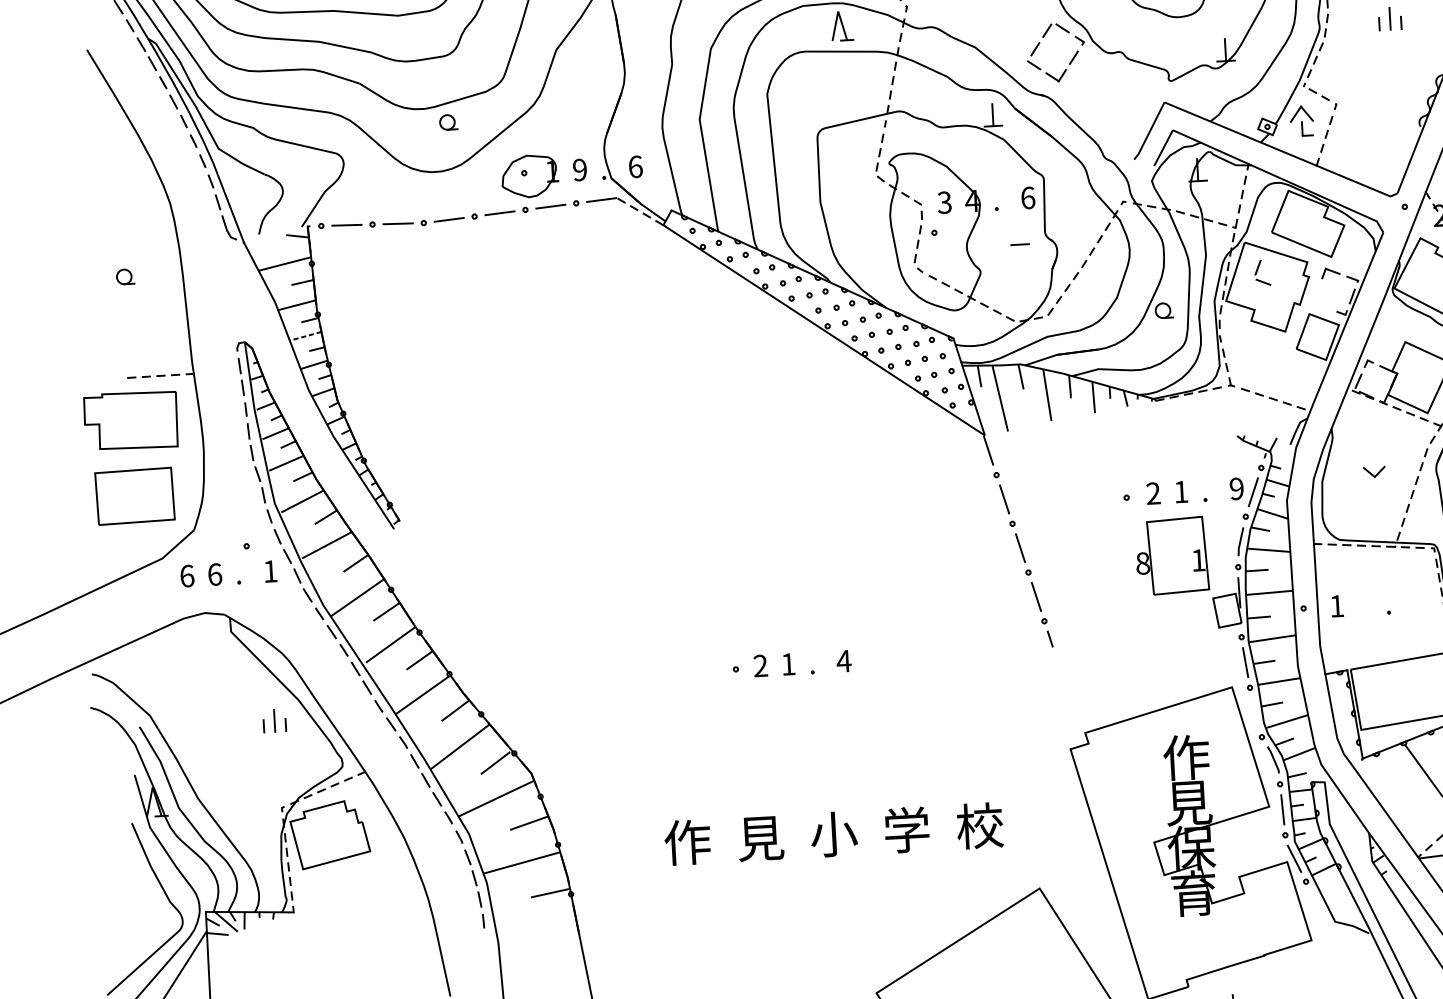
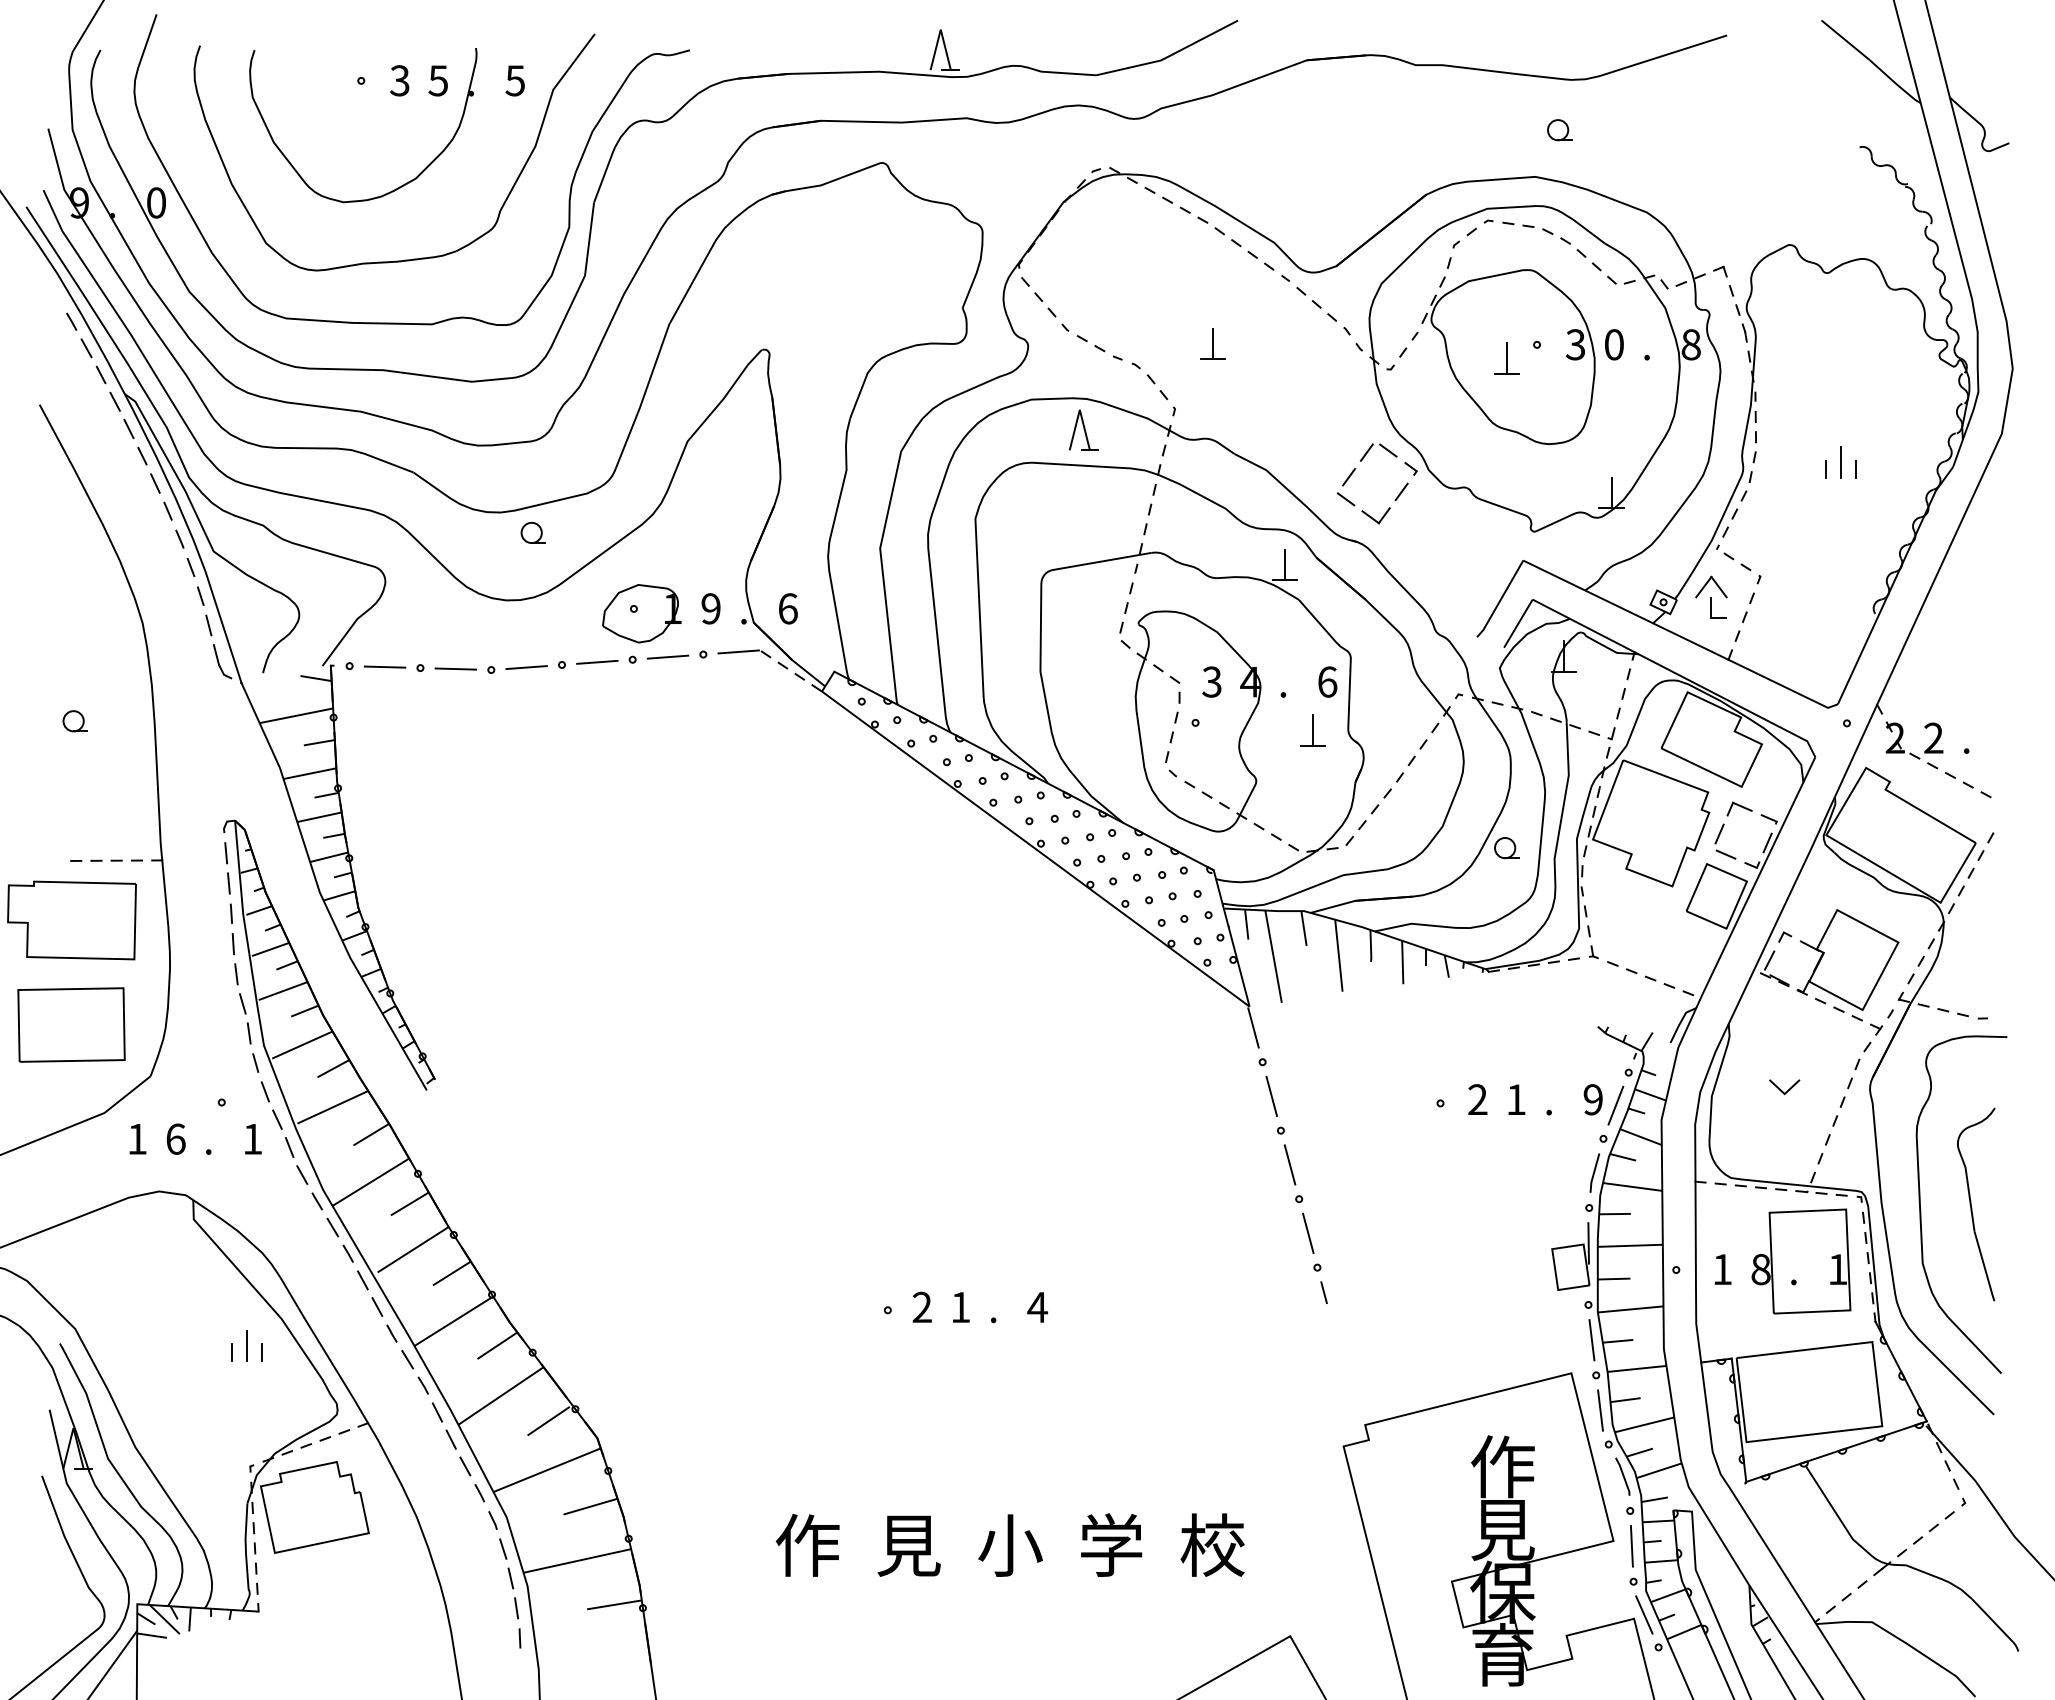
line: (1019, 233) -> (1312, 730), added
part: (1258, 270) -> (1719, 837), moved
line: (305, 336) -> (319, 817), dashed -> solid
part: (1171, 556) -> (1801, 1261), moved
text: (187, 575) -> (137, 1138), 6 -> 1
line: (1254, 712) -> (1600, 1410), added

